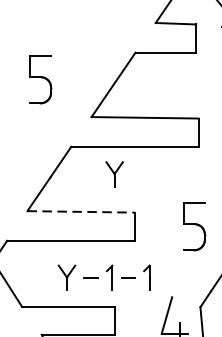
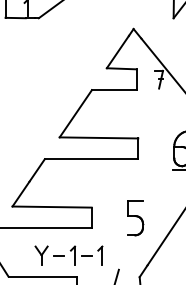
part: (40, 80) -> (22, 110), removed
part: (114, 174) -> (76, 179), removed
line: (81, 212) -> (52, 207), dashed -> solid

